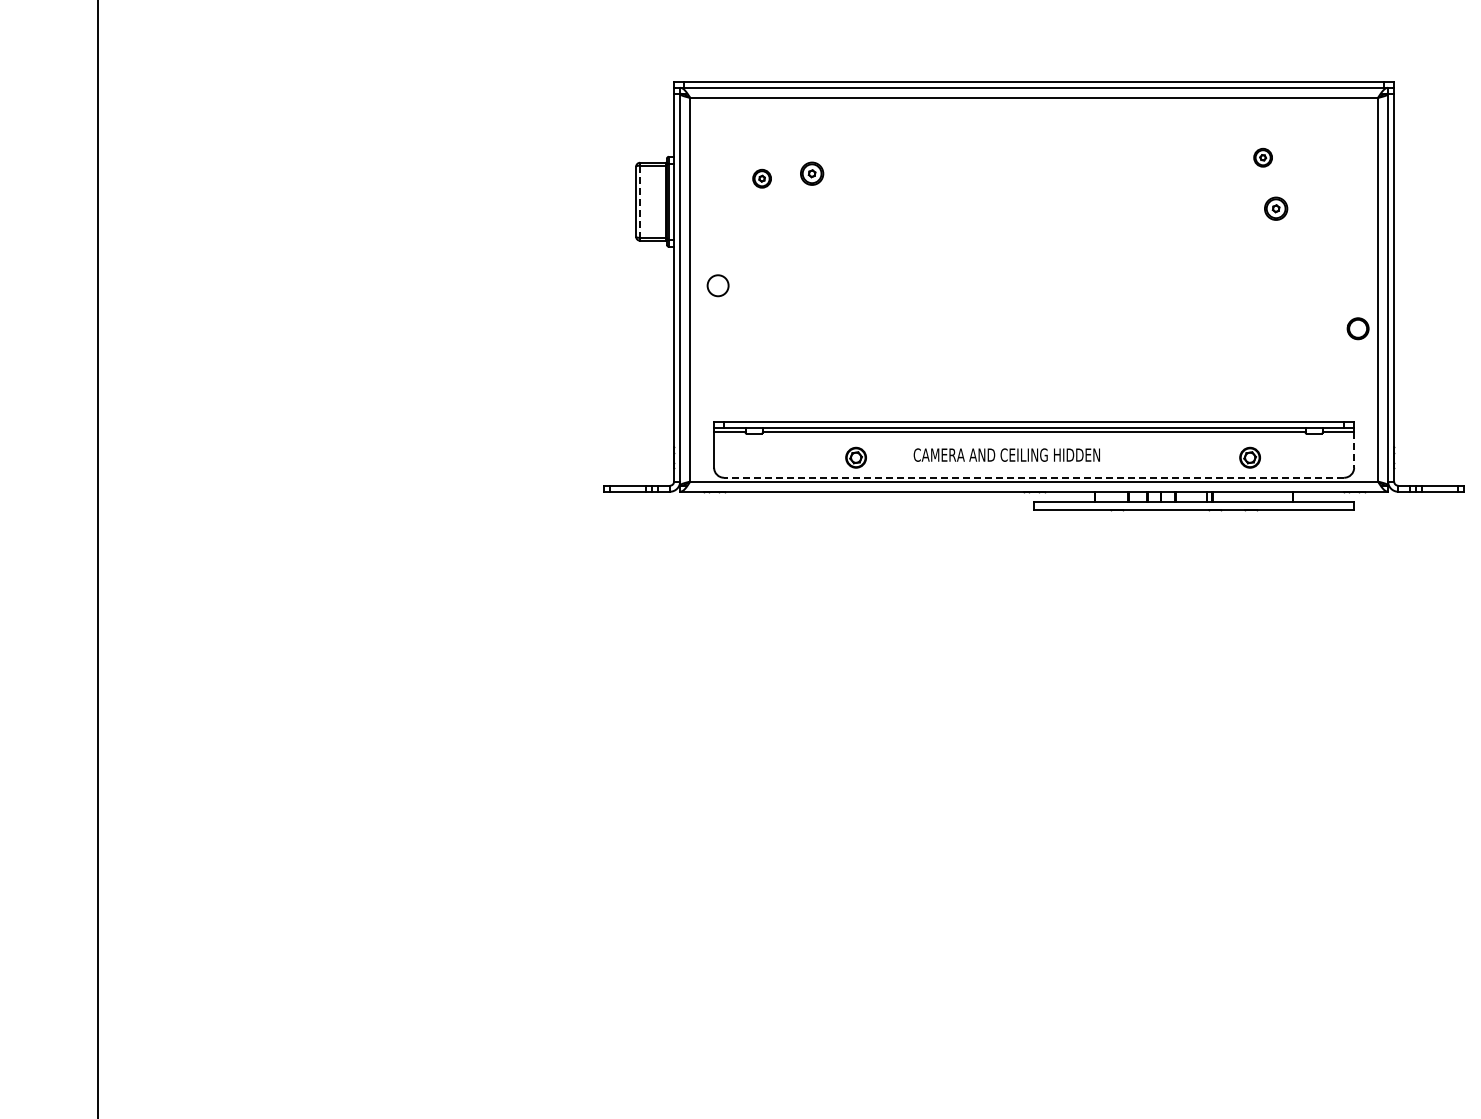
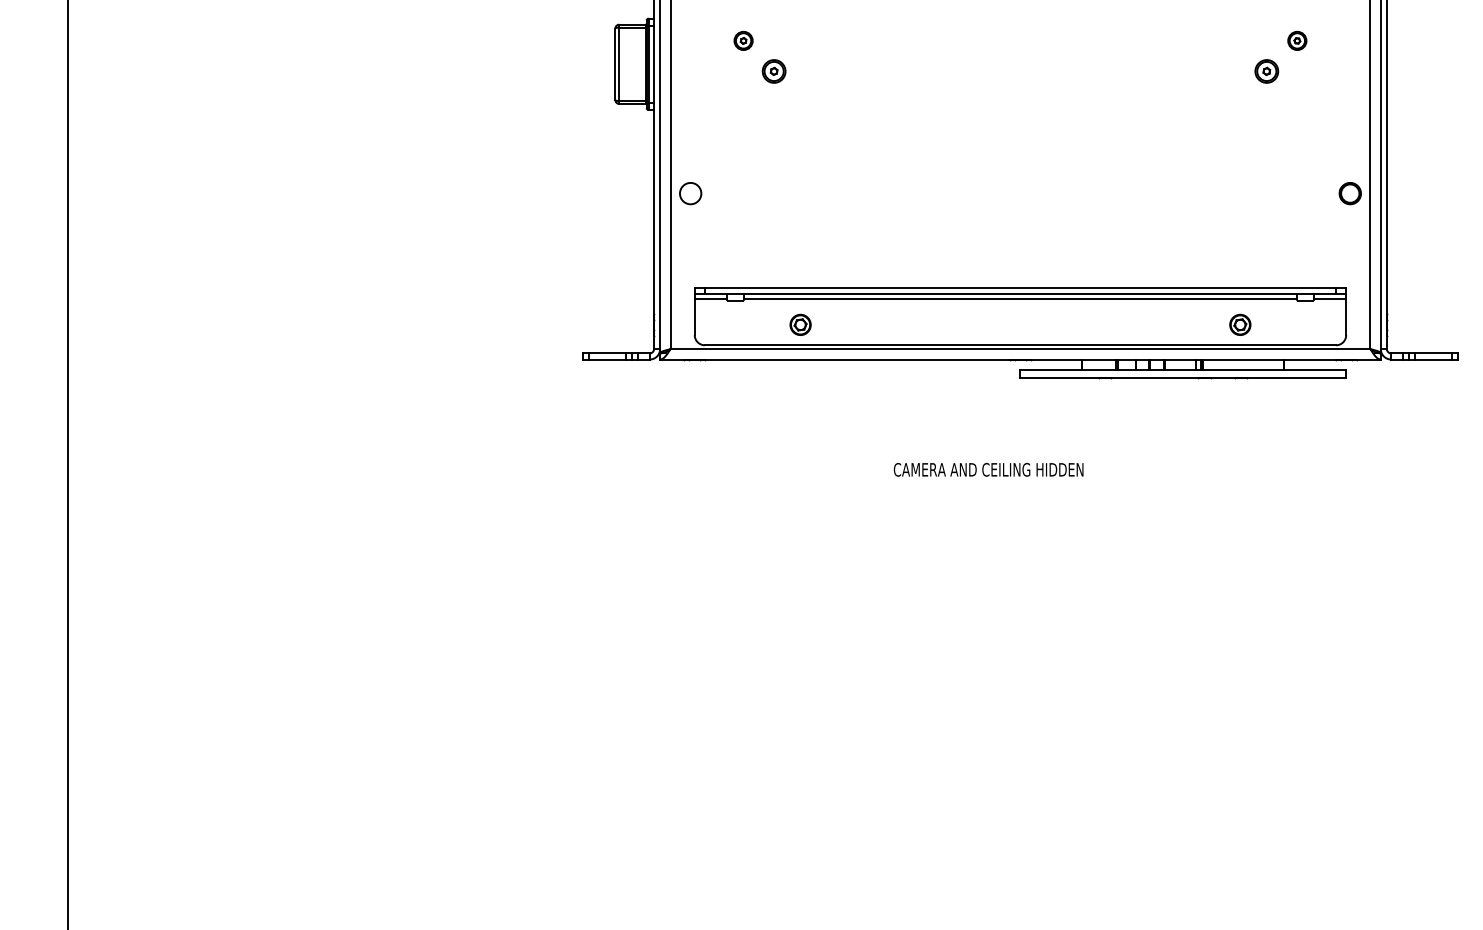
part: (1262, 157) -> (1296, 40), moved
part: (812, 173) -> (774, 71), moved
line: (640, 202) -> (619, 65), dashed -> solid
circle: (717, 285) -> (690, 193), moved
line: (1354, 449) -> (1346, 316), dashed -> solid
text: (1006, 454) -> (988, 469), moved
part: (855, 457) -> (799, 324), moved
line: (1033, 477) -> (1019, 345), dashed -> solid

